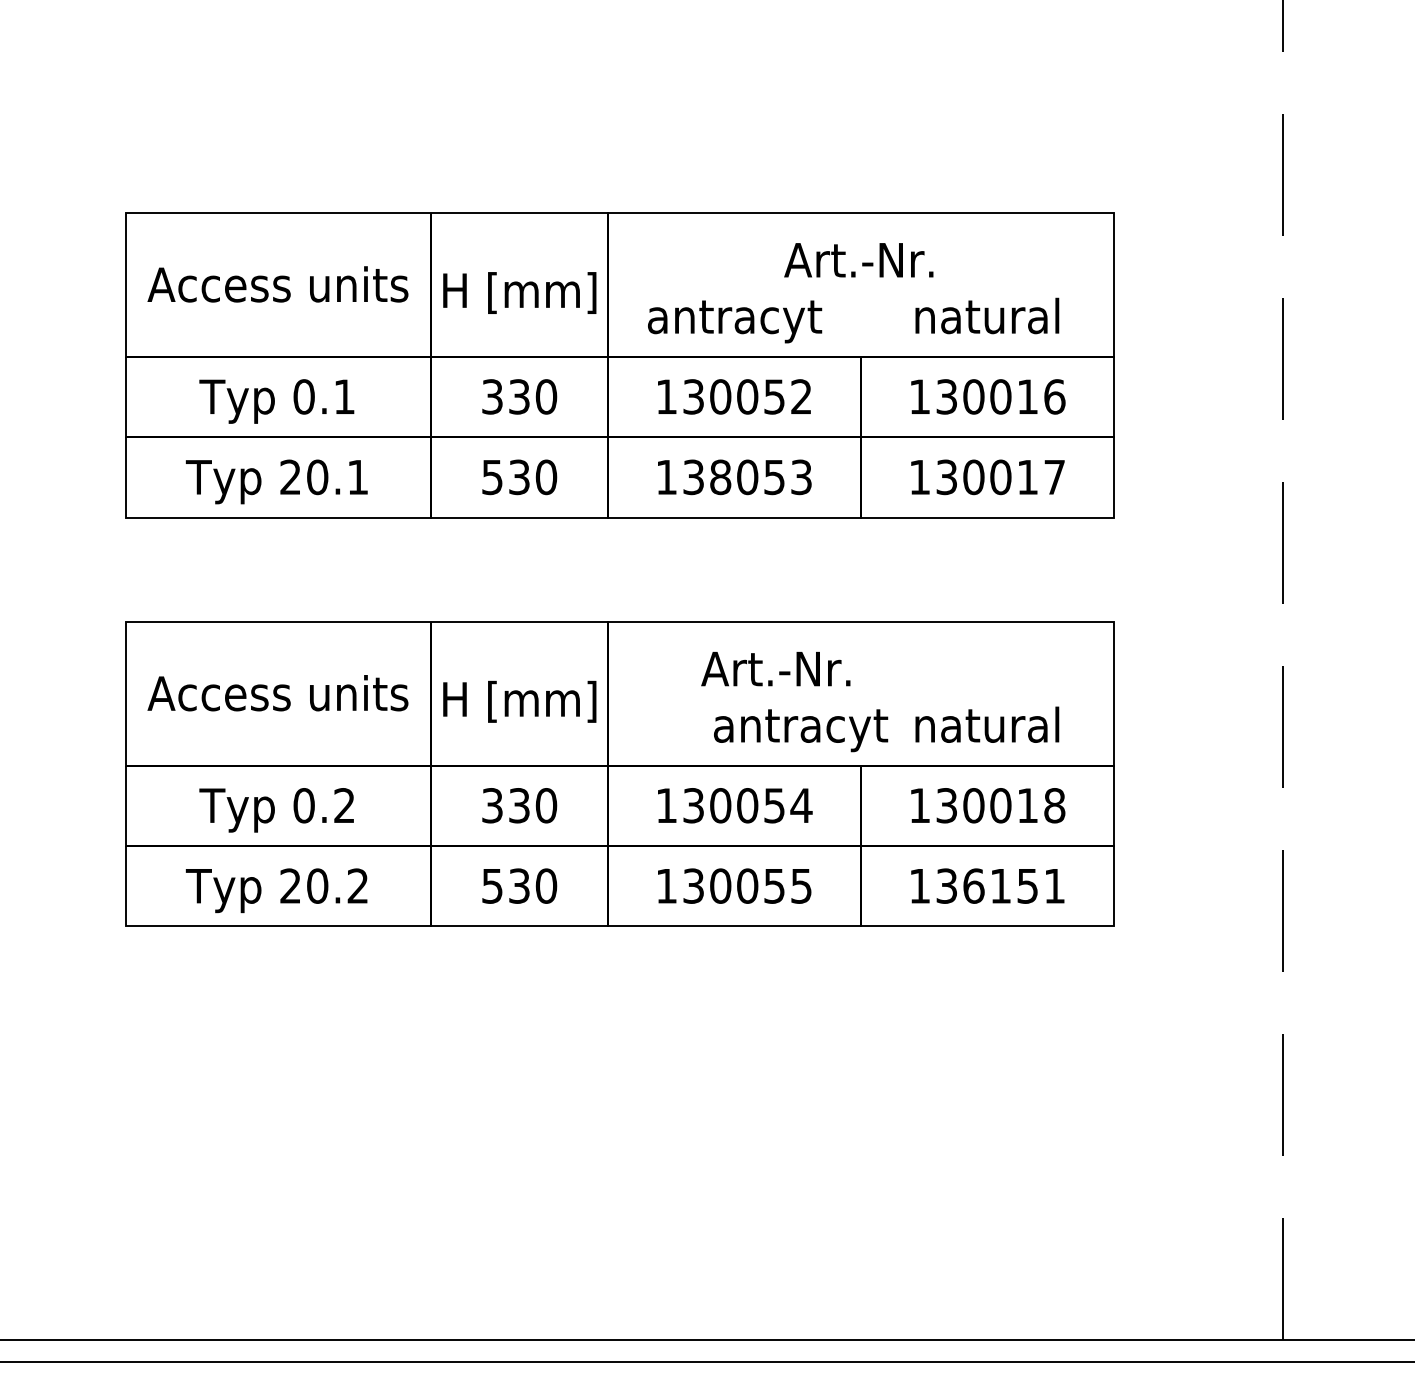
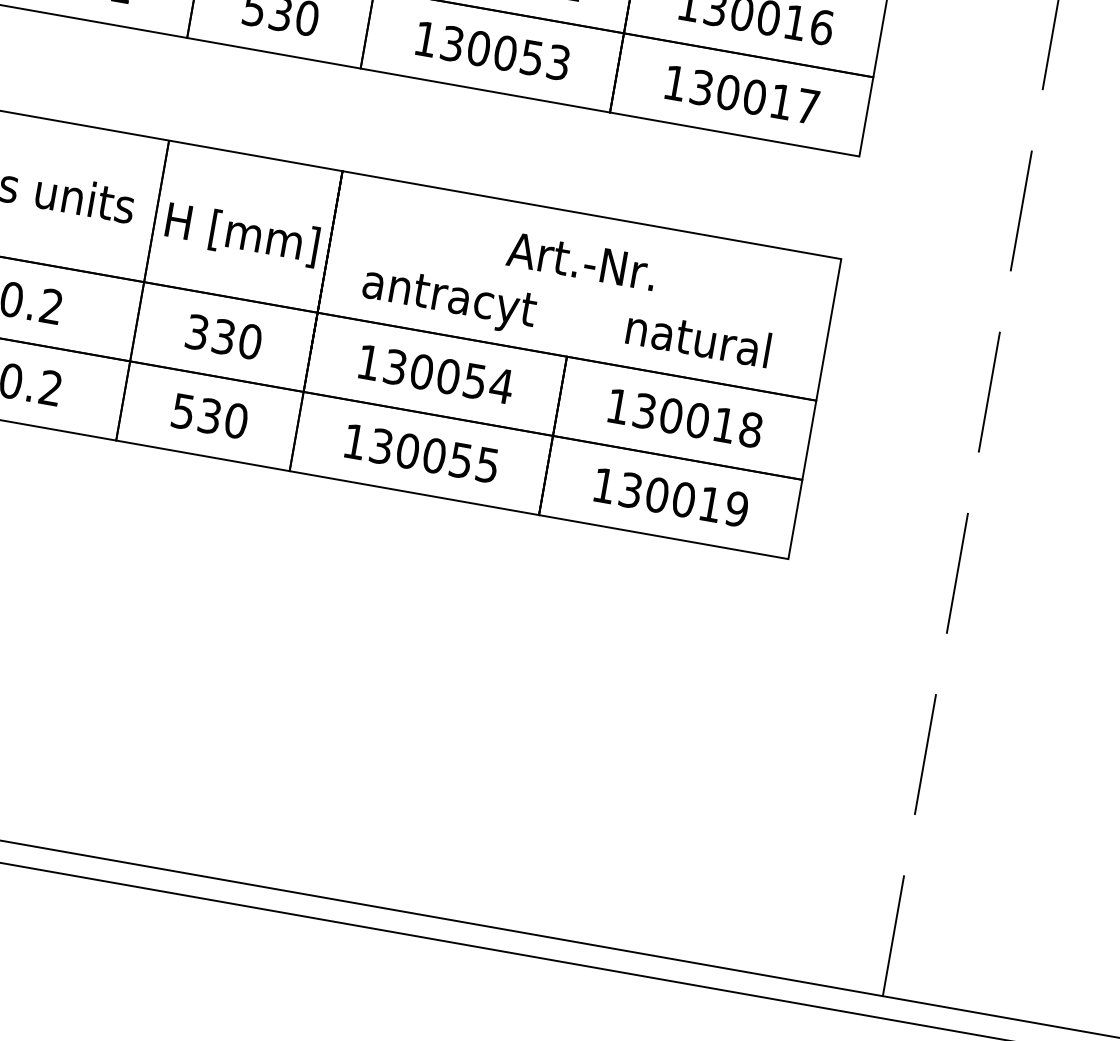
text: (720, 476) -> (478, 47), 138053 -> 130053
text: (775, 669) -> (581, 261), moved
text: (801, 730) -> (449, 300), moved
text: (1014, 885) -> (697, 501), 136151 -> 130019

